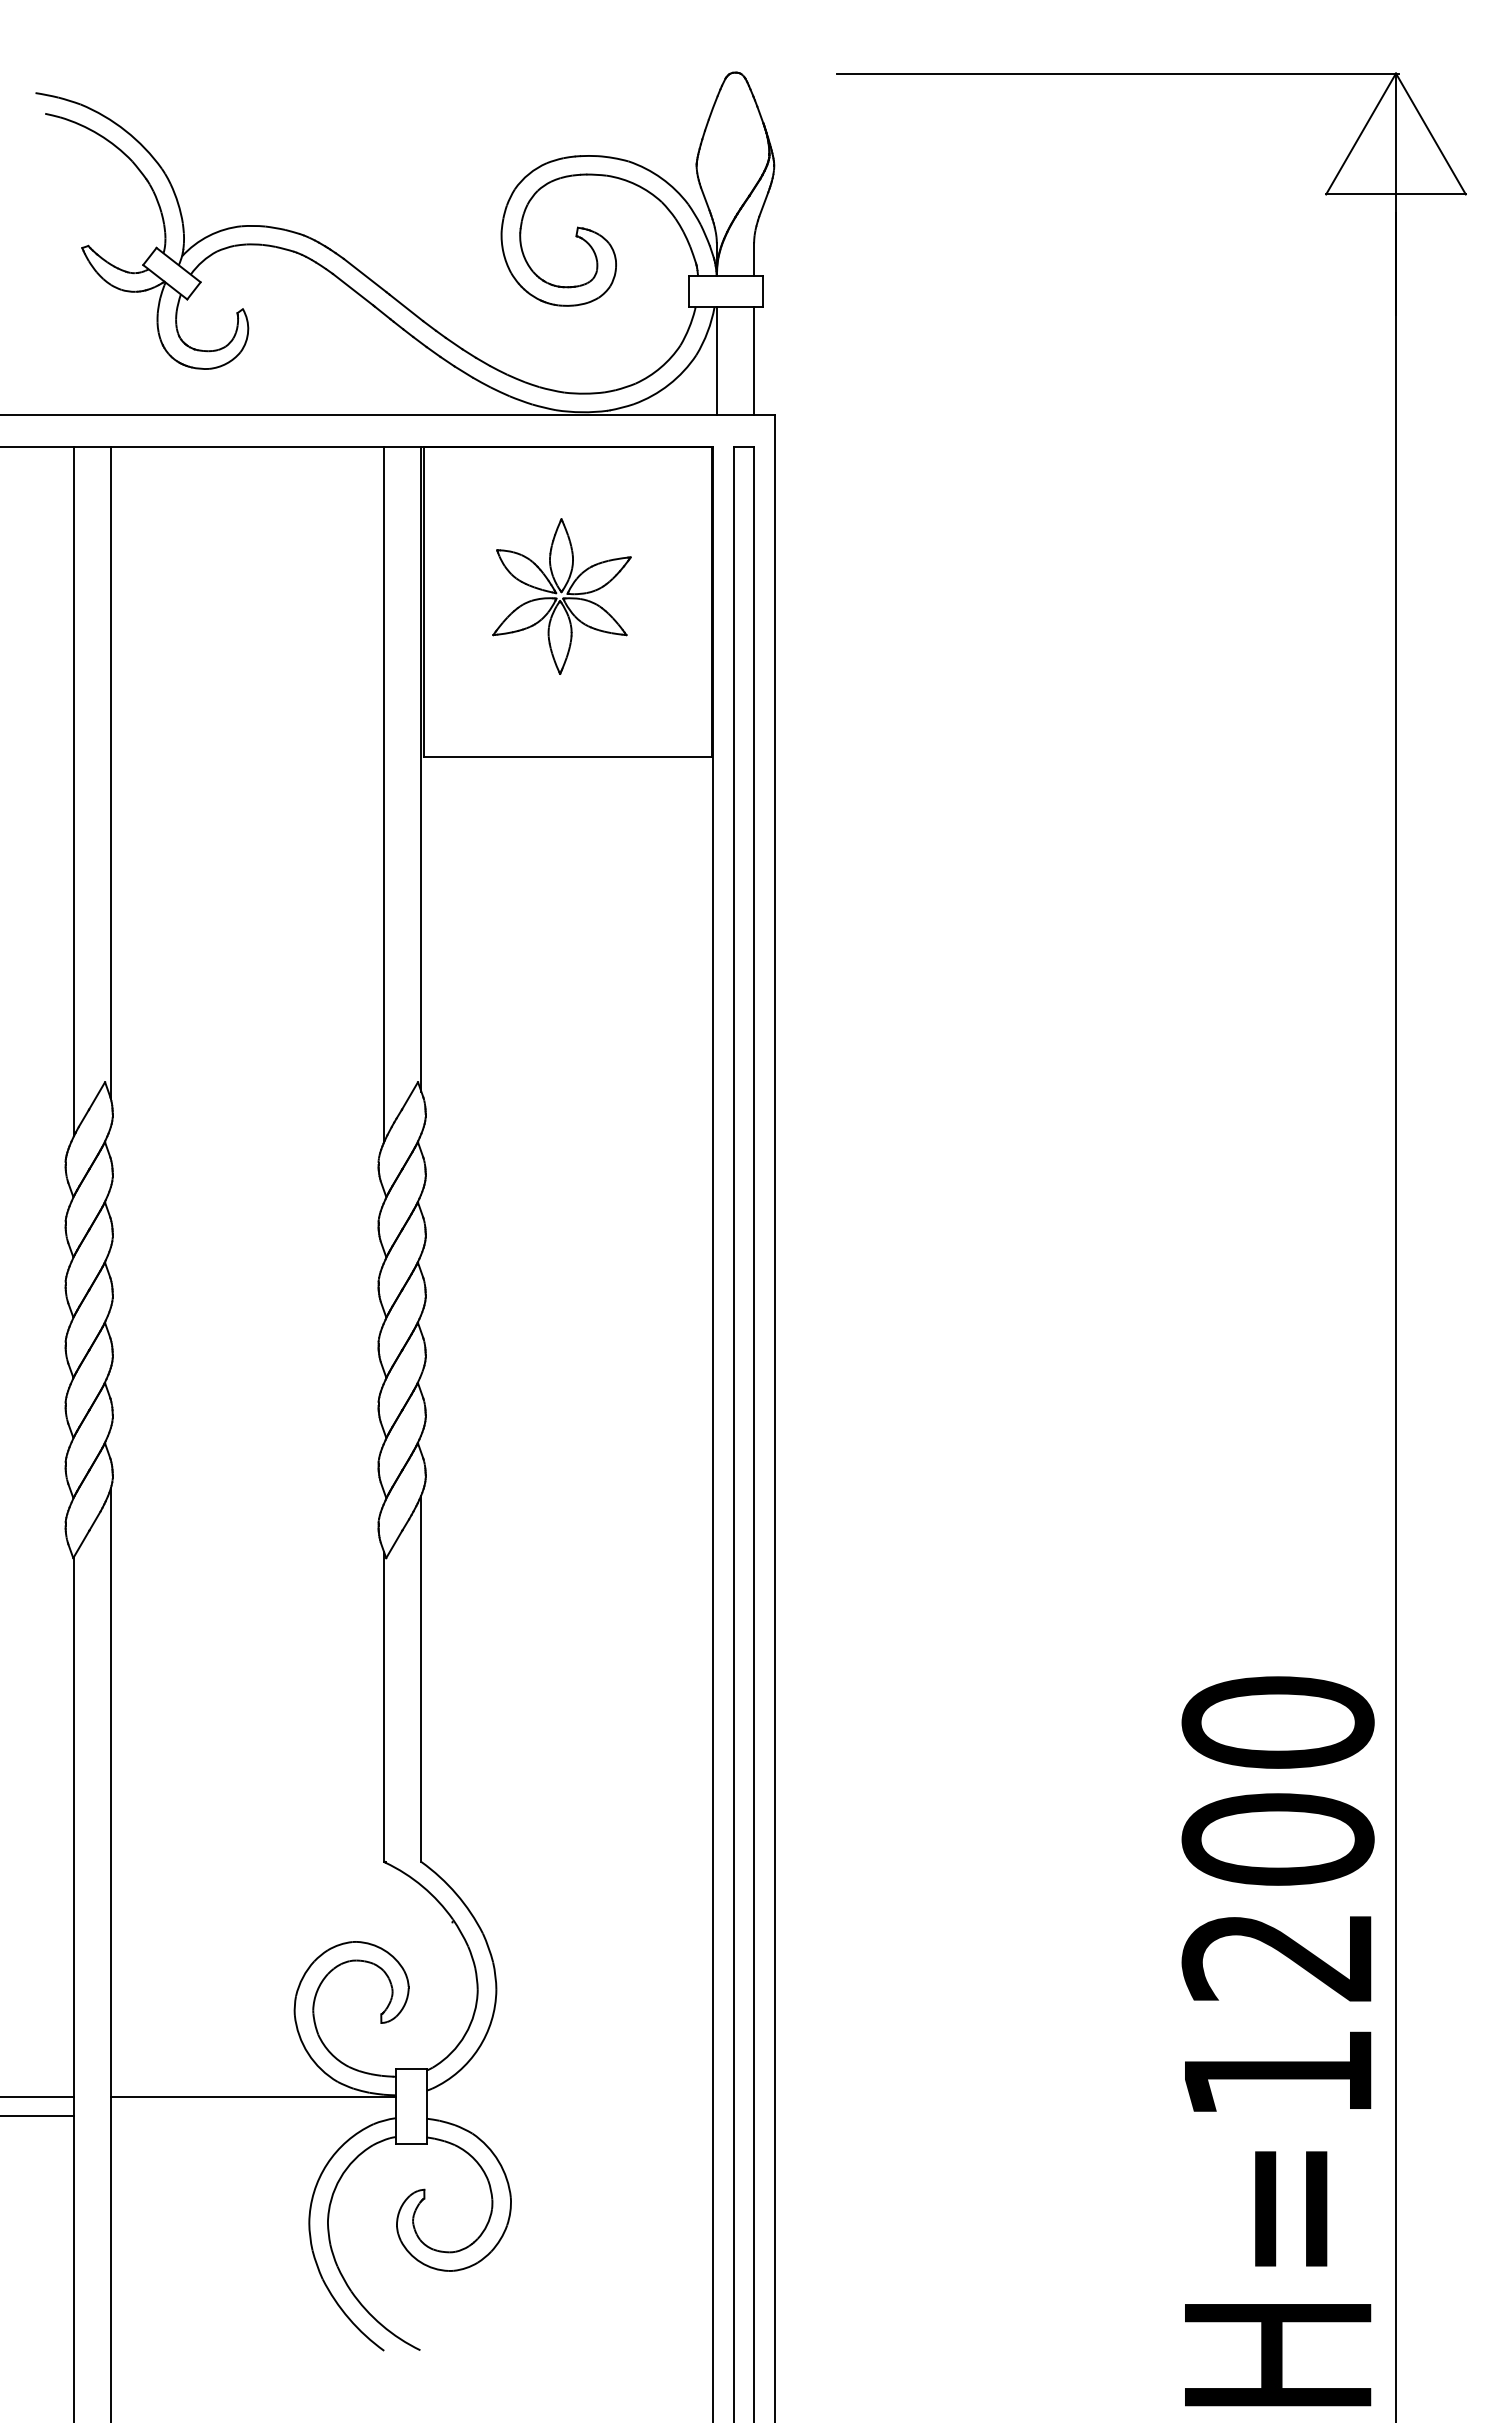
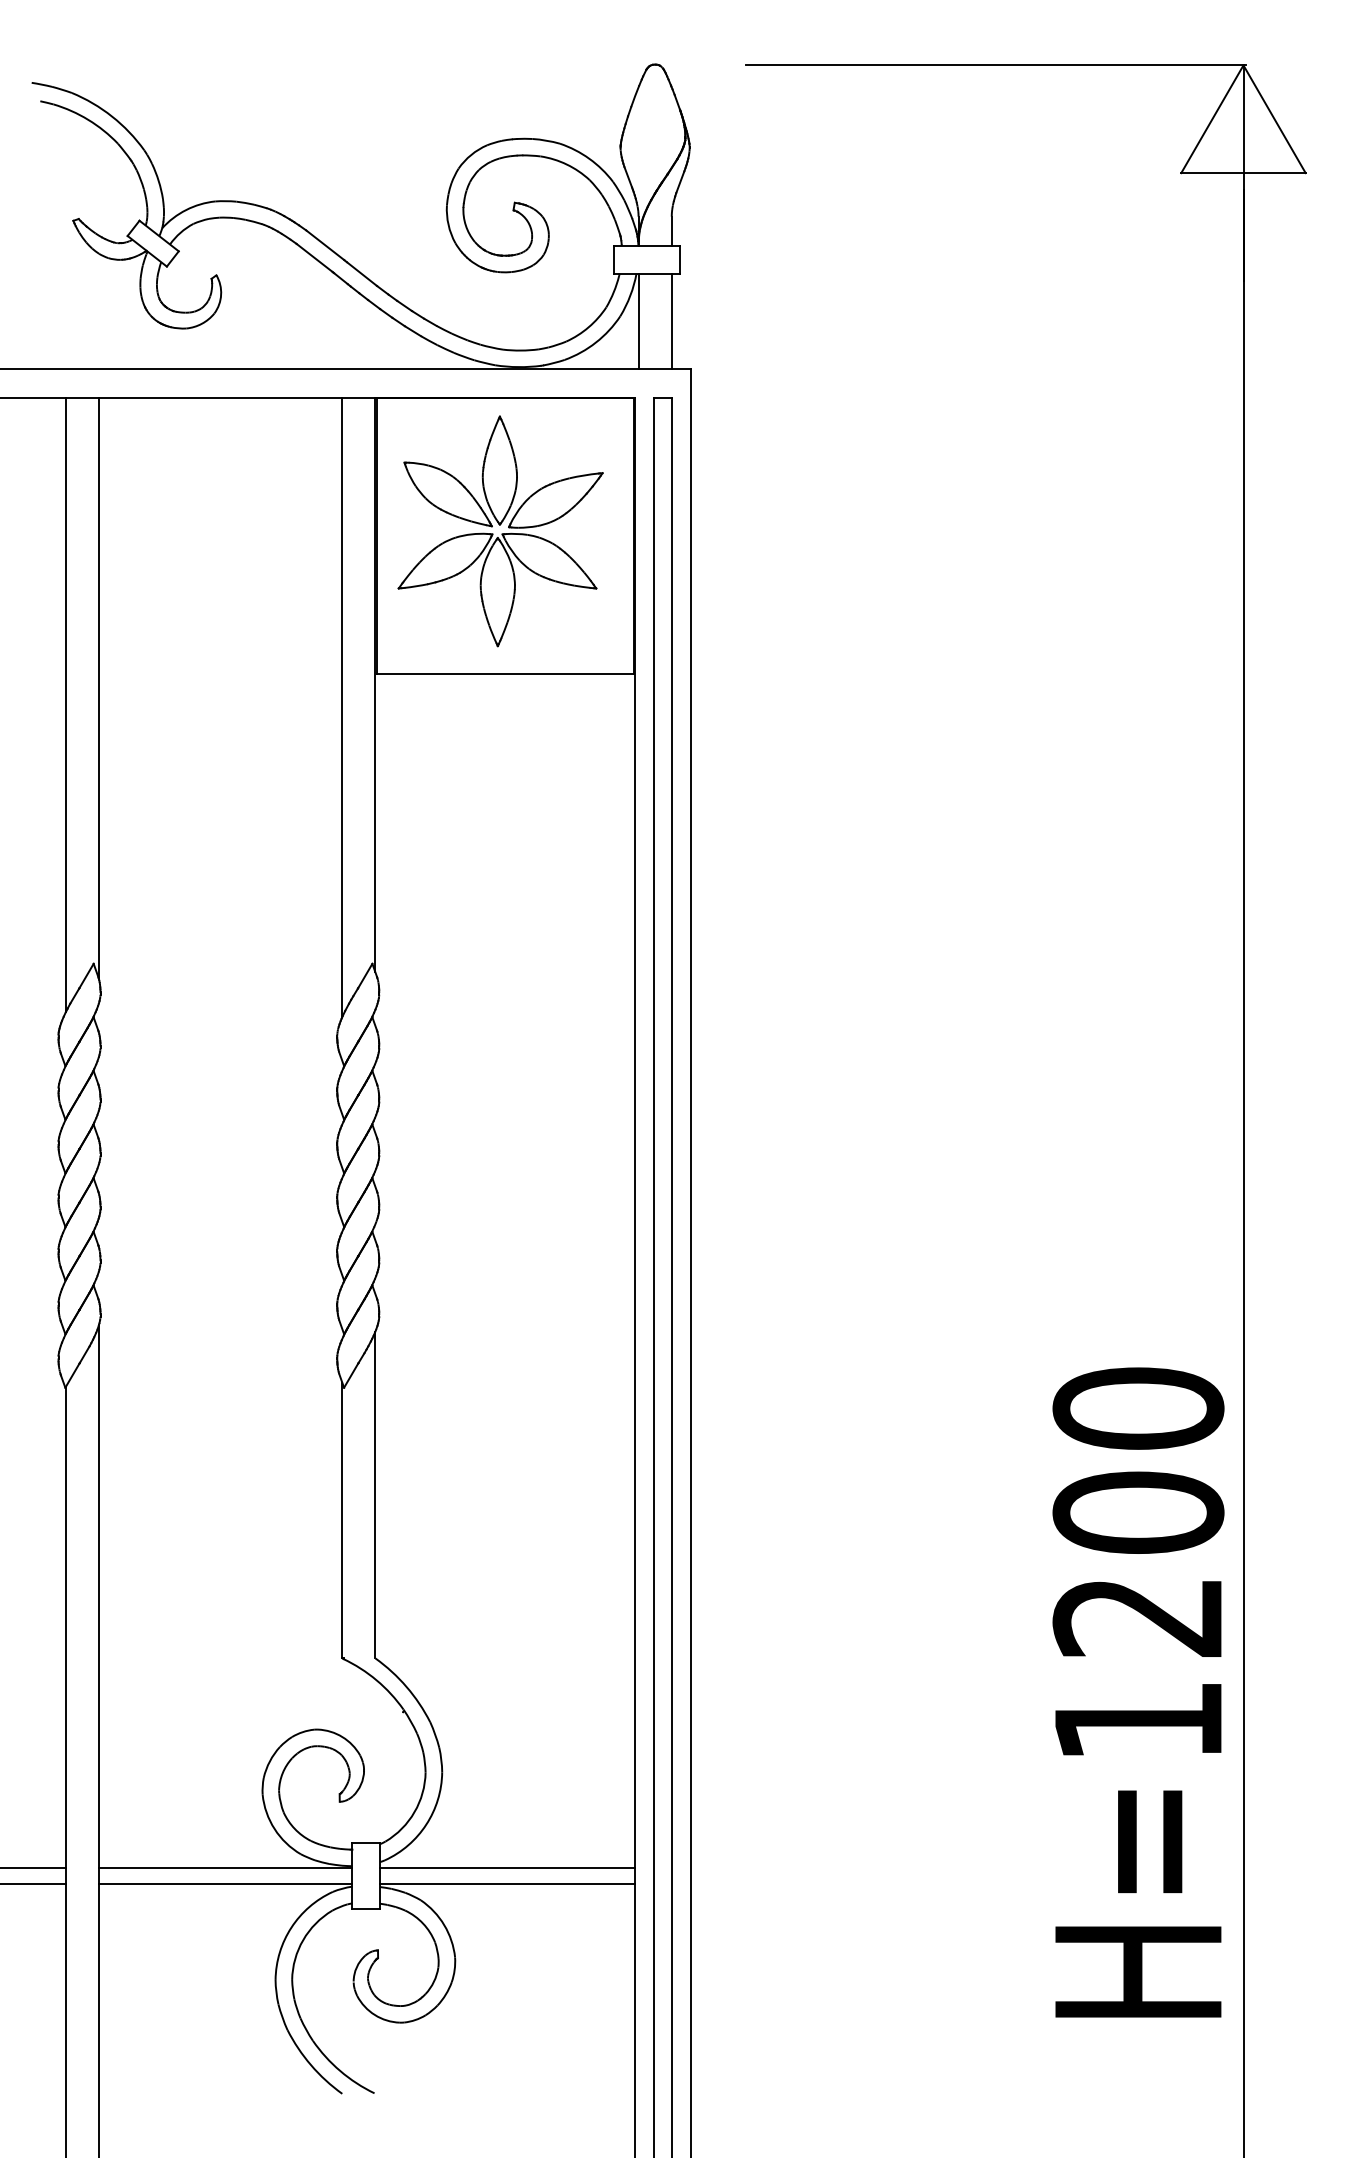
part: (561, 596) -> (500, 531), size x1.67
text: (1277, 2041) -> (1137, 1692), moved
line: (569, 2097) -> (507, 1868), added
line: (253, 2115) -> (225, 1884), added
line: (569, 2115) -> (507, 1884), added

